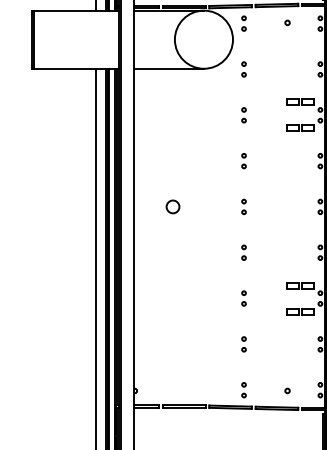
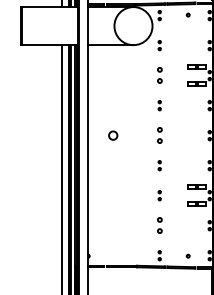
part: (243, 115) -> (159, 75), size x1.6
part: (243, 206) -> (159, 135), size x1.6
part: (243, 344) -> (159, 225), size x1.6

